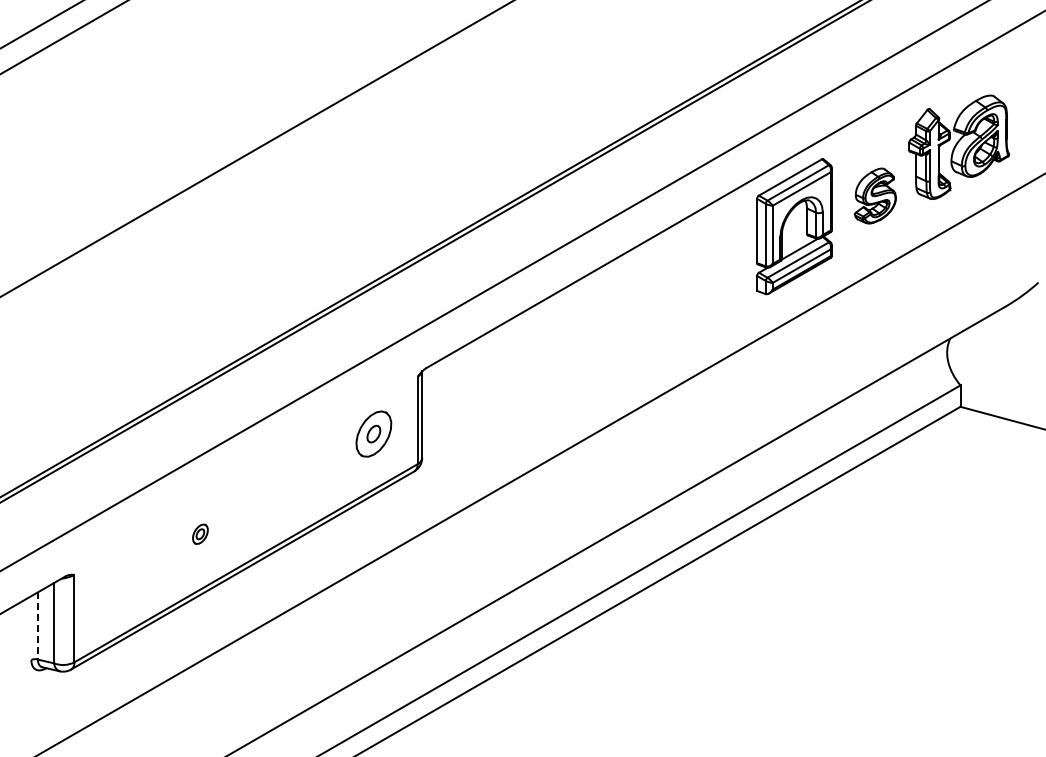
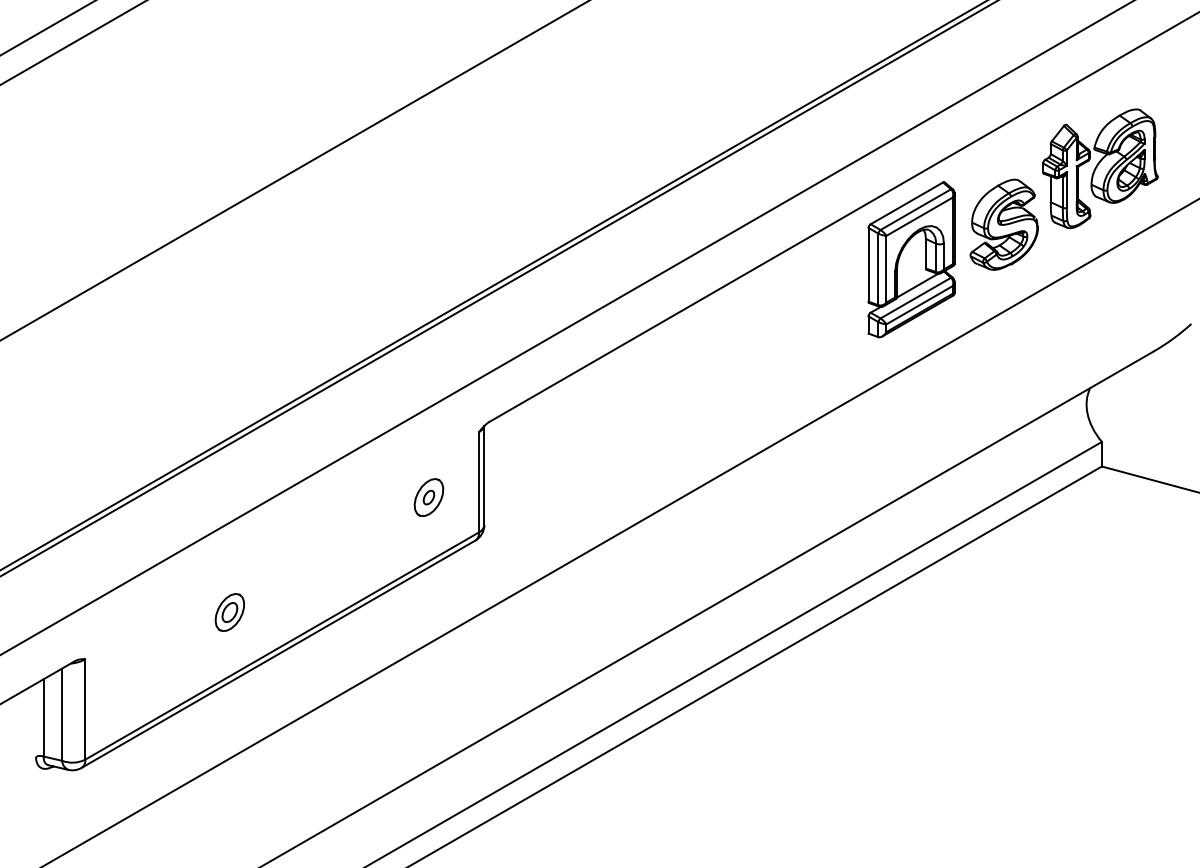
part: (875, 195) -> (1004, 224), size x1.43
part: (373, 433) -> (428, 497), size x0.71
part: (200, 534) -> (230, 612), size x1.67
line: (38, 625) -> (44, 717), dashed -> solid

